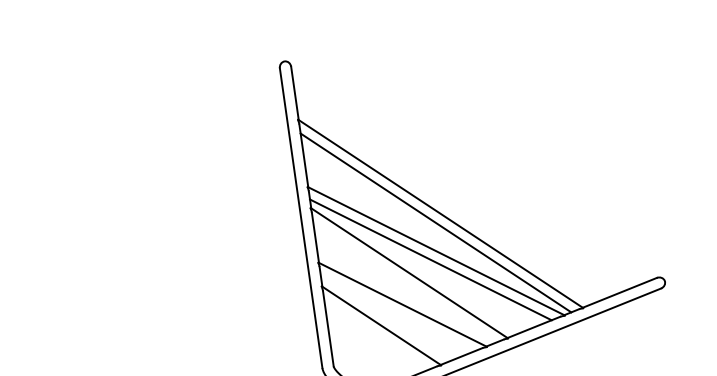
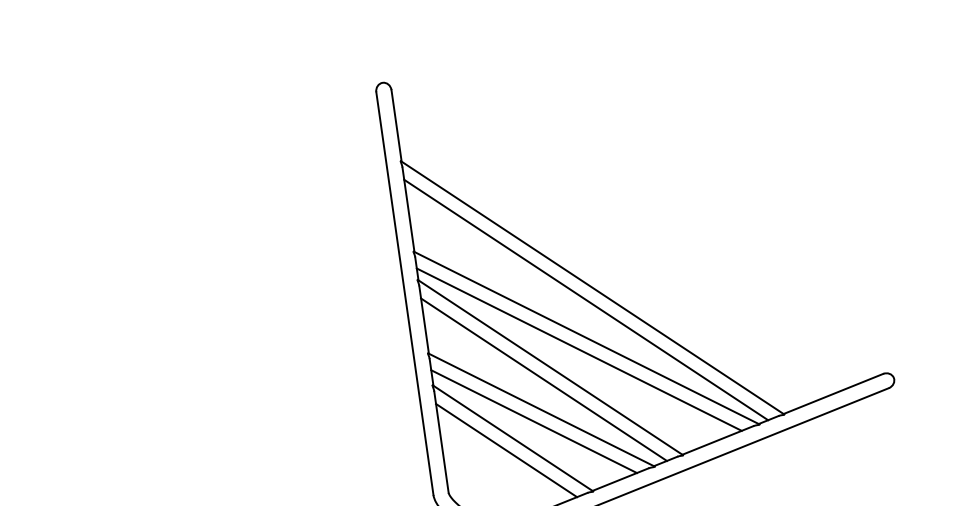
line: (404, 282) -> (543, 379), added
line: (396, 313) -> (533, 421), added
line: (376, 334) -> (506, 450), added

